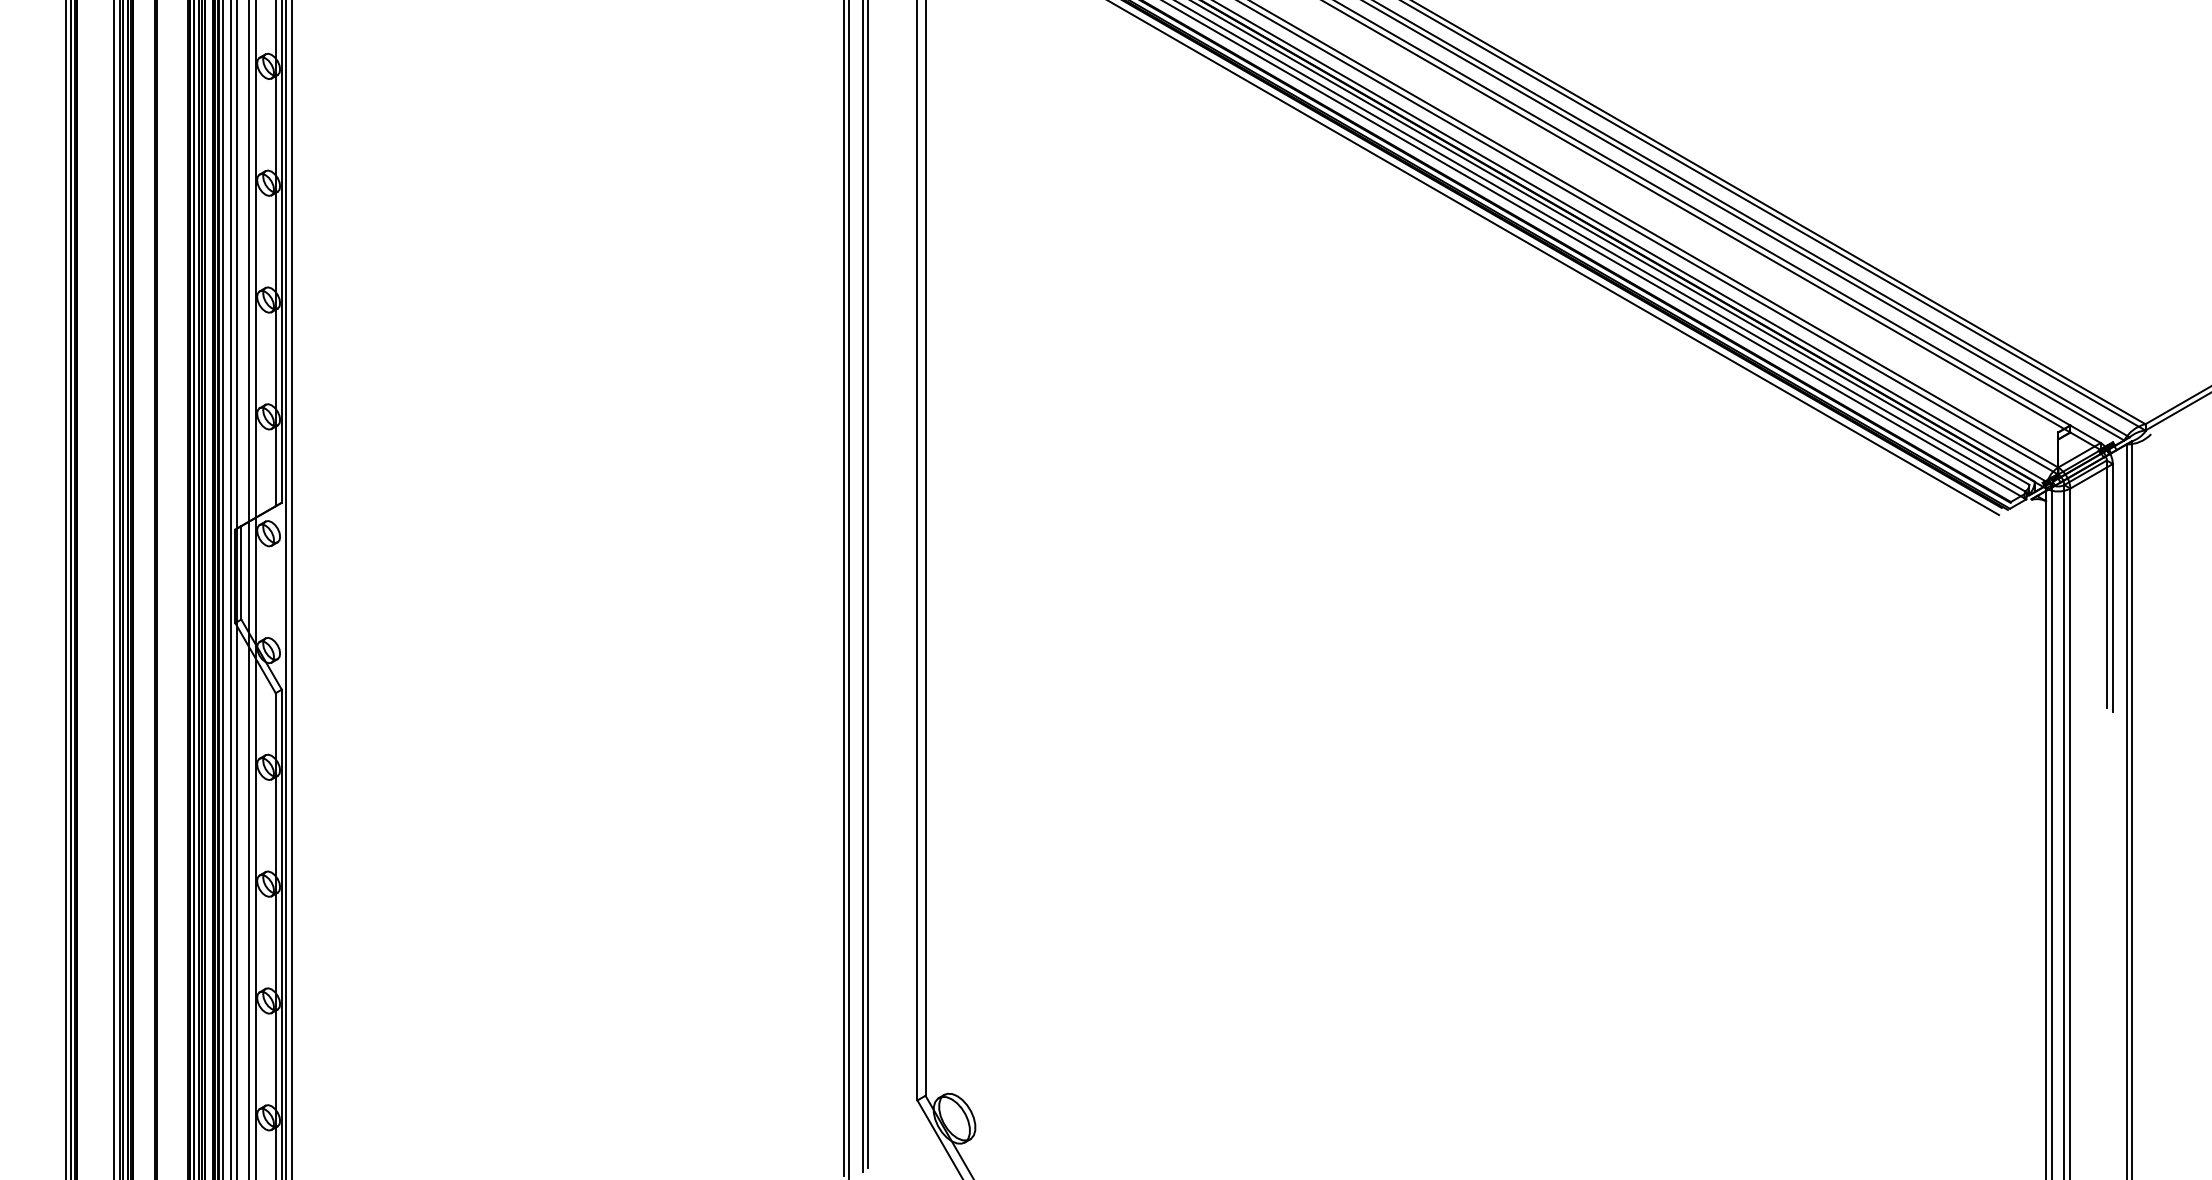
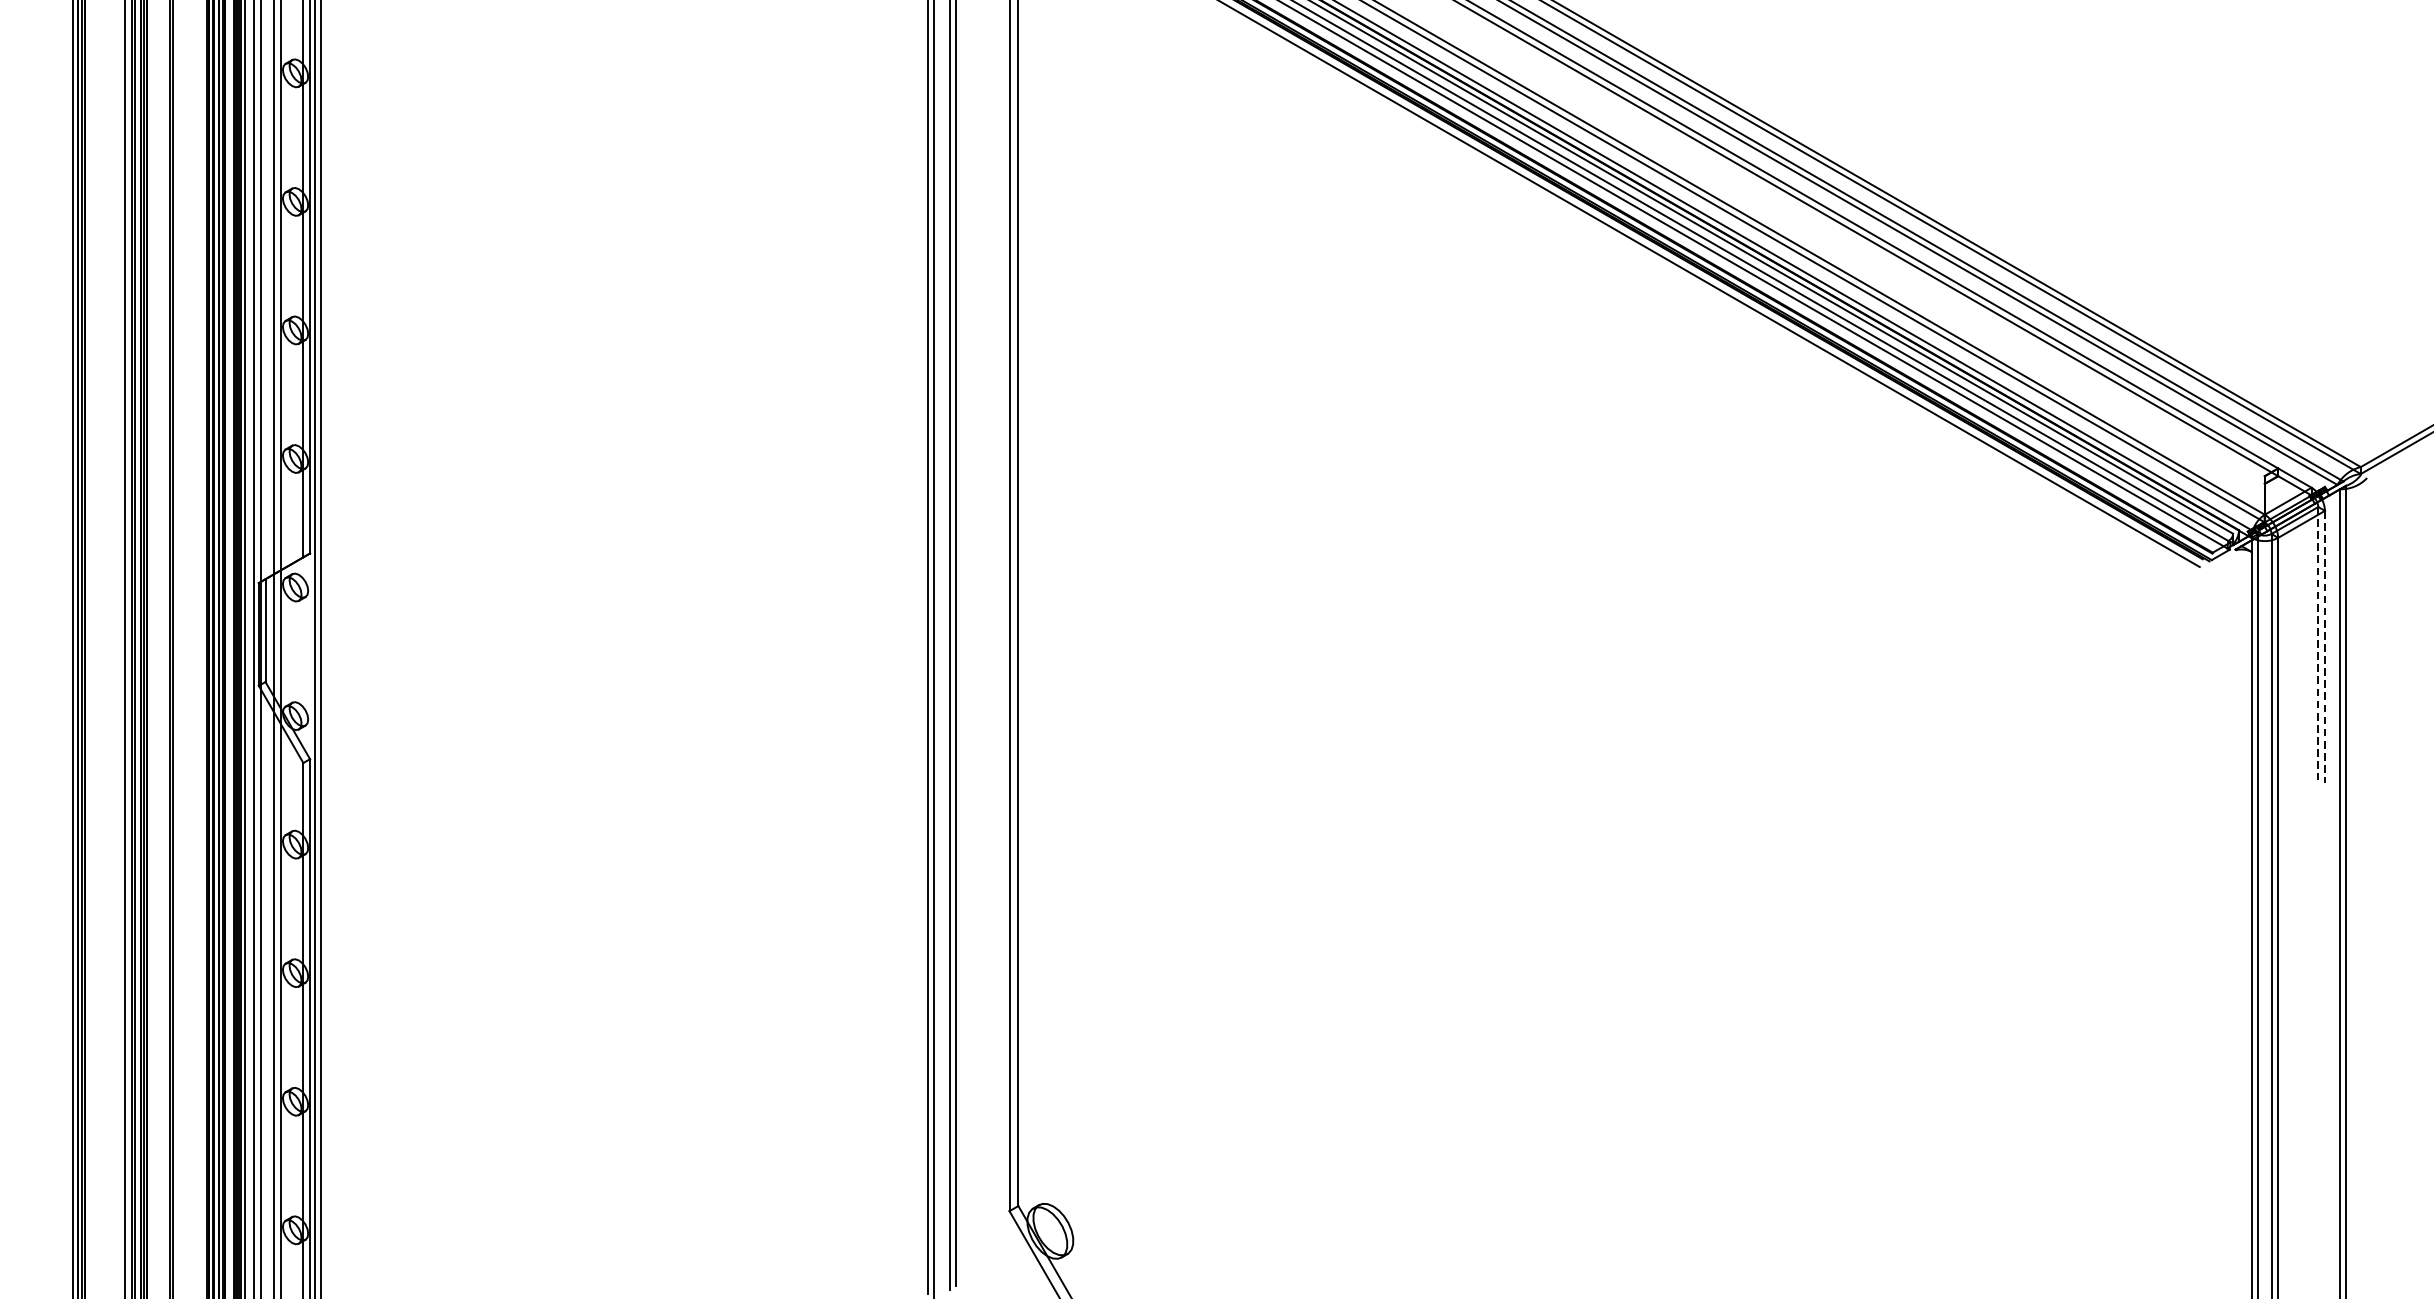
line: (2106, 584) -> (2317, 643), solid -> dashed
line: (2112, 587) -> (2324, 646), solid -> dashed

